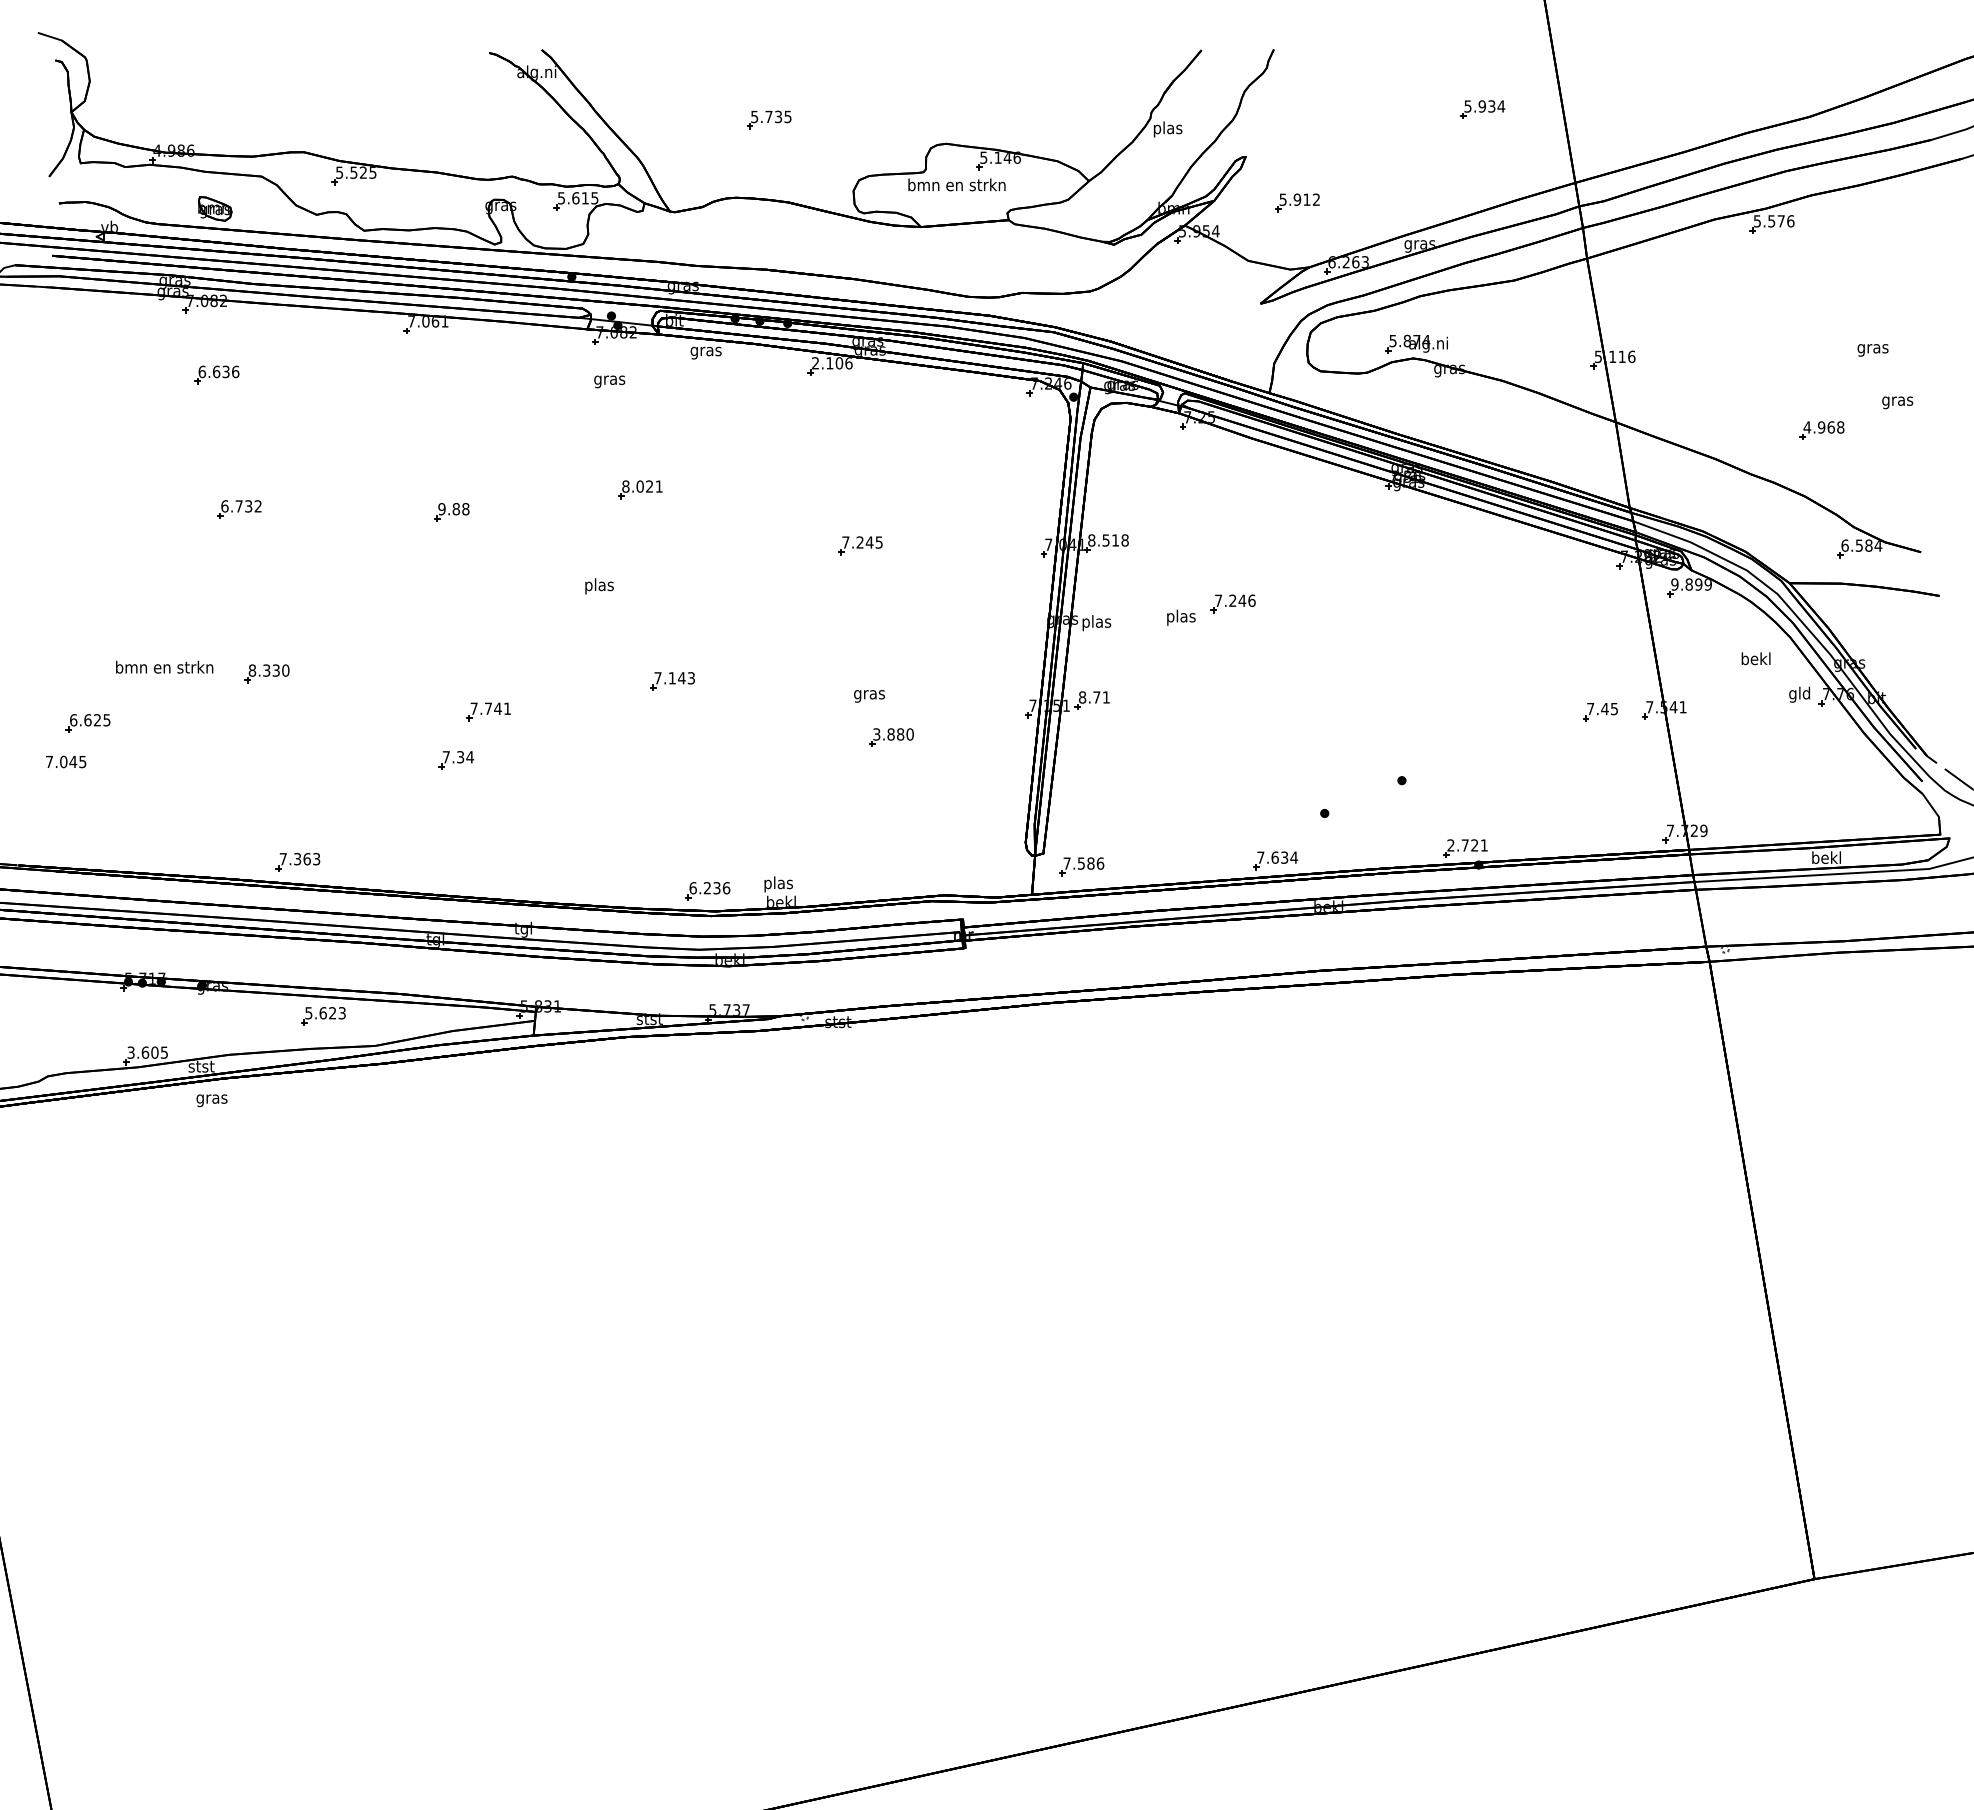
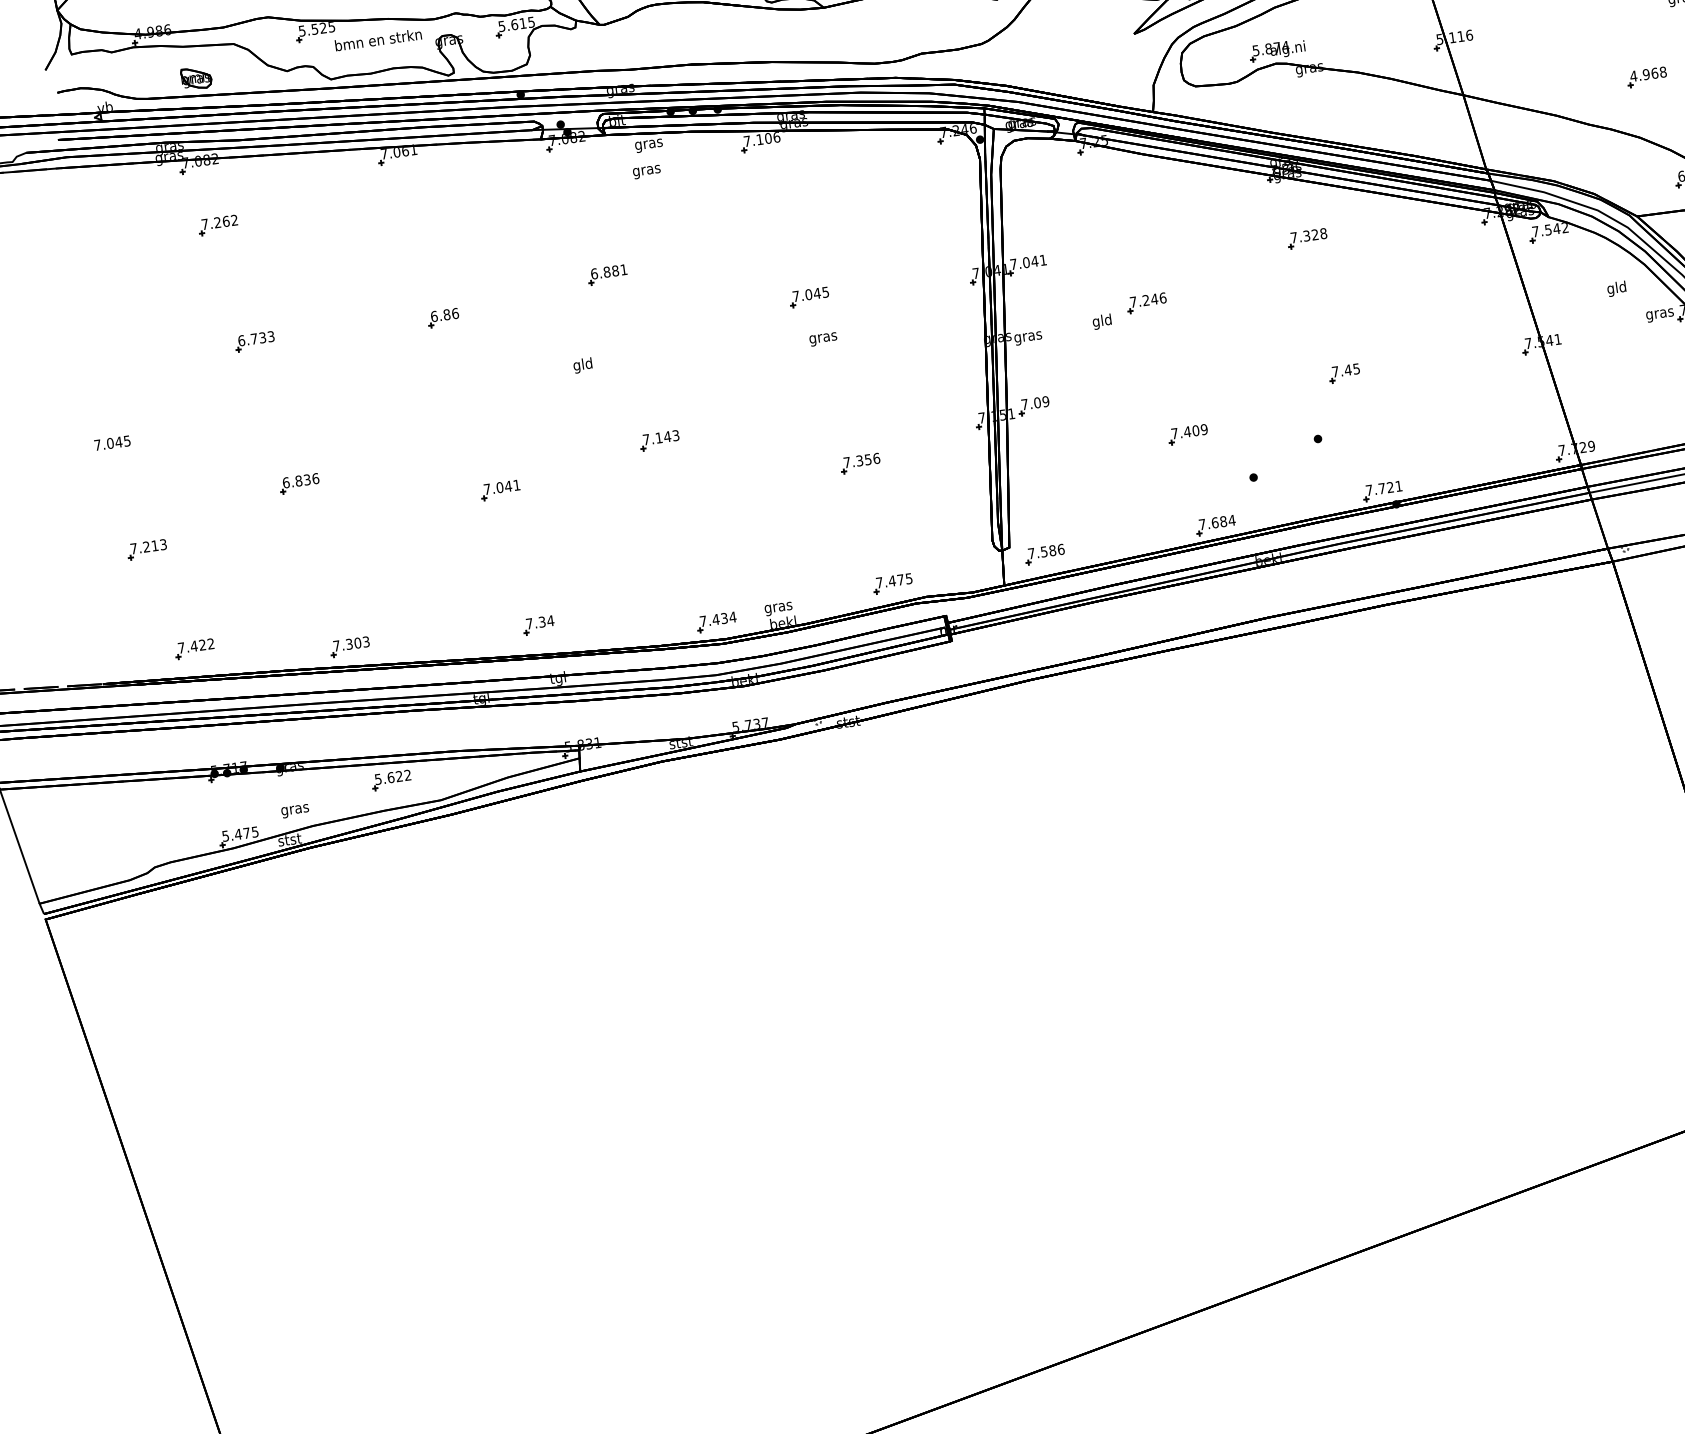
text: (815, 363) -> (747, 141), 2.106 -> 7.106
text: (218, 371) -> (219, 222), 6.636 -> 7.262
text: (609, 381) -> (646, 171), moved
text: (637, 486) -> (604, 272), 8.021 -> 6.881
text: (257, 506) -> (270, 336), 6.732 -> 6.733
text: (453, 509) -> (444, 315), 9.88 -> 6.86
text: (1108, 540) -> (1028, 262), 8.518 -> 7.041
text: (859, 542) -> (808, 294), 7.245 -> 7.045
part: (1420, 556) -> (1306, 238), added
text: (1691, 584) -> (1550, 229), 9.899 -> 7.542
text: (599, 586) -> (583, 365), plas -> gld
text: (1181, 617) -> (1102, 321), plas -> gld
text: (1096, 623) -> (1028, 337), plas -> gras
text: (1755, 660) -> (1616, 289), bekl -> gld
text: (164, 666) -> (378, 39), moved
text: (268, 670) -> (300, 480), 8.330 -> 6.836
text: (1799, 694) -> (1659, 313), gld -> gras
text: (869, 696) -> (823, 339), moved
text: (1094, 697) -> (1035, 403), 8.71 -> 7.09
text: (488, 708) -> (499, 487), 7.741 -> 7.041
part: (1600, 712) -> (1344, 373), moved
text: (90, 720) -> (148, 546), 6.625 -> 7.213
text: (893, 734) -> (861, 460), 3.880 -> 7.356
part: (1258, 755) -> (1187, 434), added
part: (455, 760) -> (538, 625), moved
text: (66, 761) -> (112, 442), moved
part: (125, 840) -> (194, 648), added
text: (1450, 845) -> (1368, 490), 2.721 -> 7.721
text: (1284, 857) -> (1223, 521), 7.634 -> 7.684
text: (306, 859) -> (357, 643), 7.363 -> 7.303
part: (908, 875) -> (892, 583), added
text: (778, 884) -> (778, 607), plas -> gras
text: (709, 888) -> (717, 619), 6.236 -> 7.434
text: (341, 1013) -> (407, 775), 5.623 -> 5.622
text: (142, 1052) -> (235, 834), 3.605 -> 5.475
text: (211, 1100) -> (294, 811), moved

